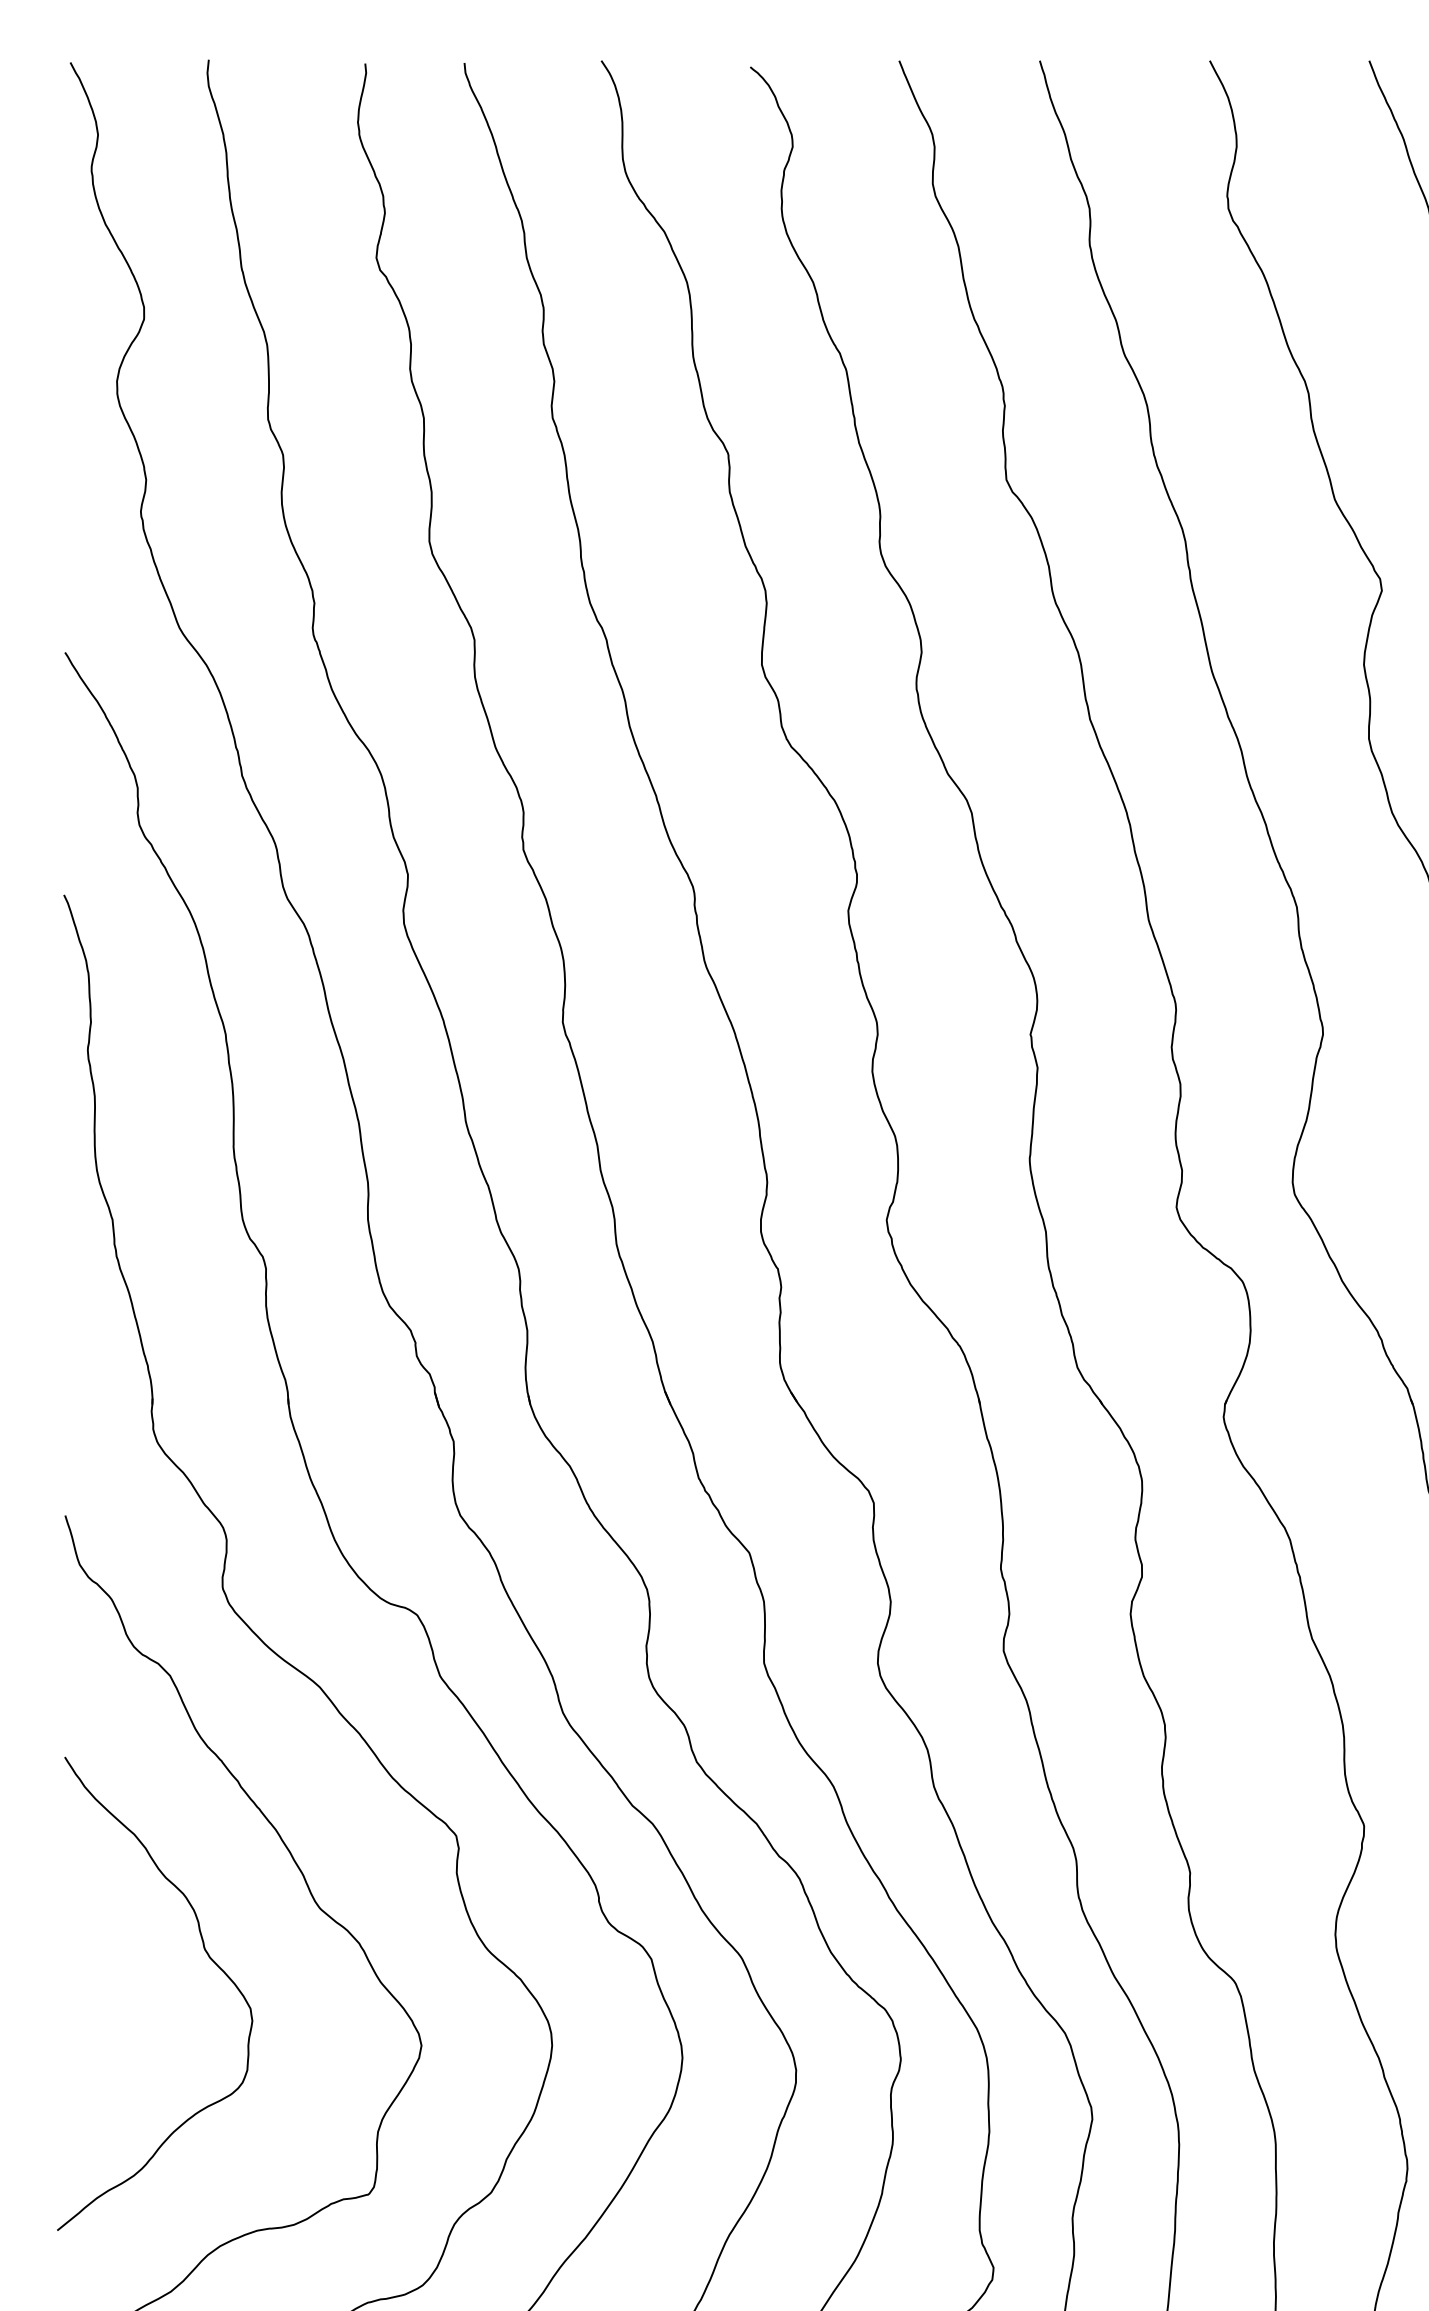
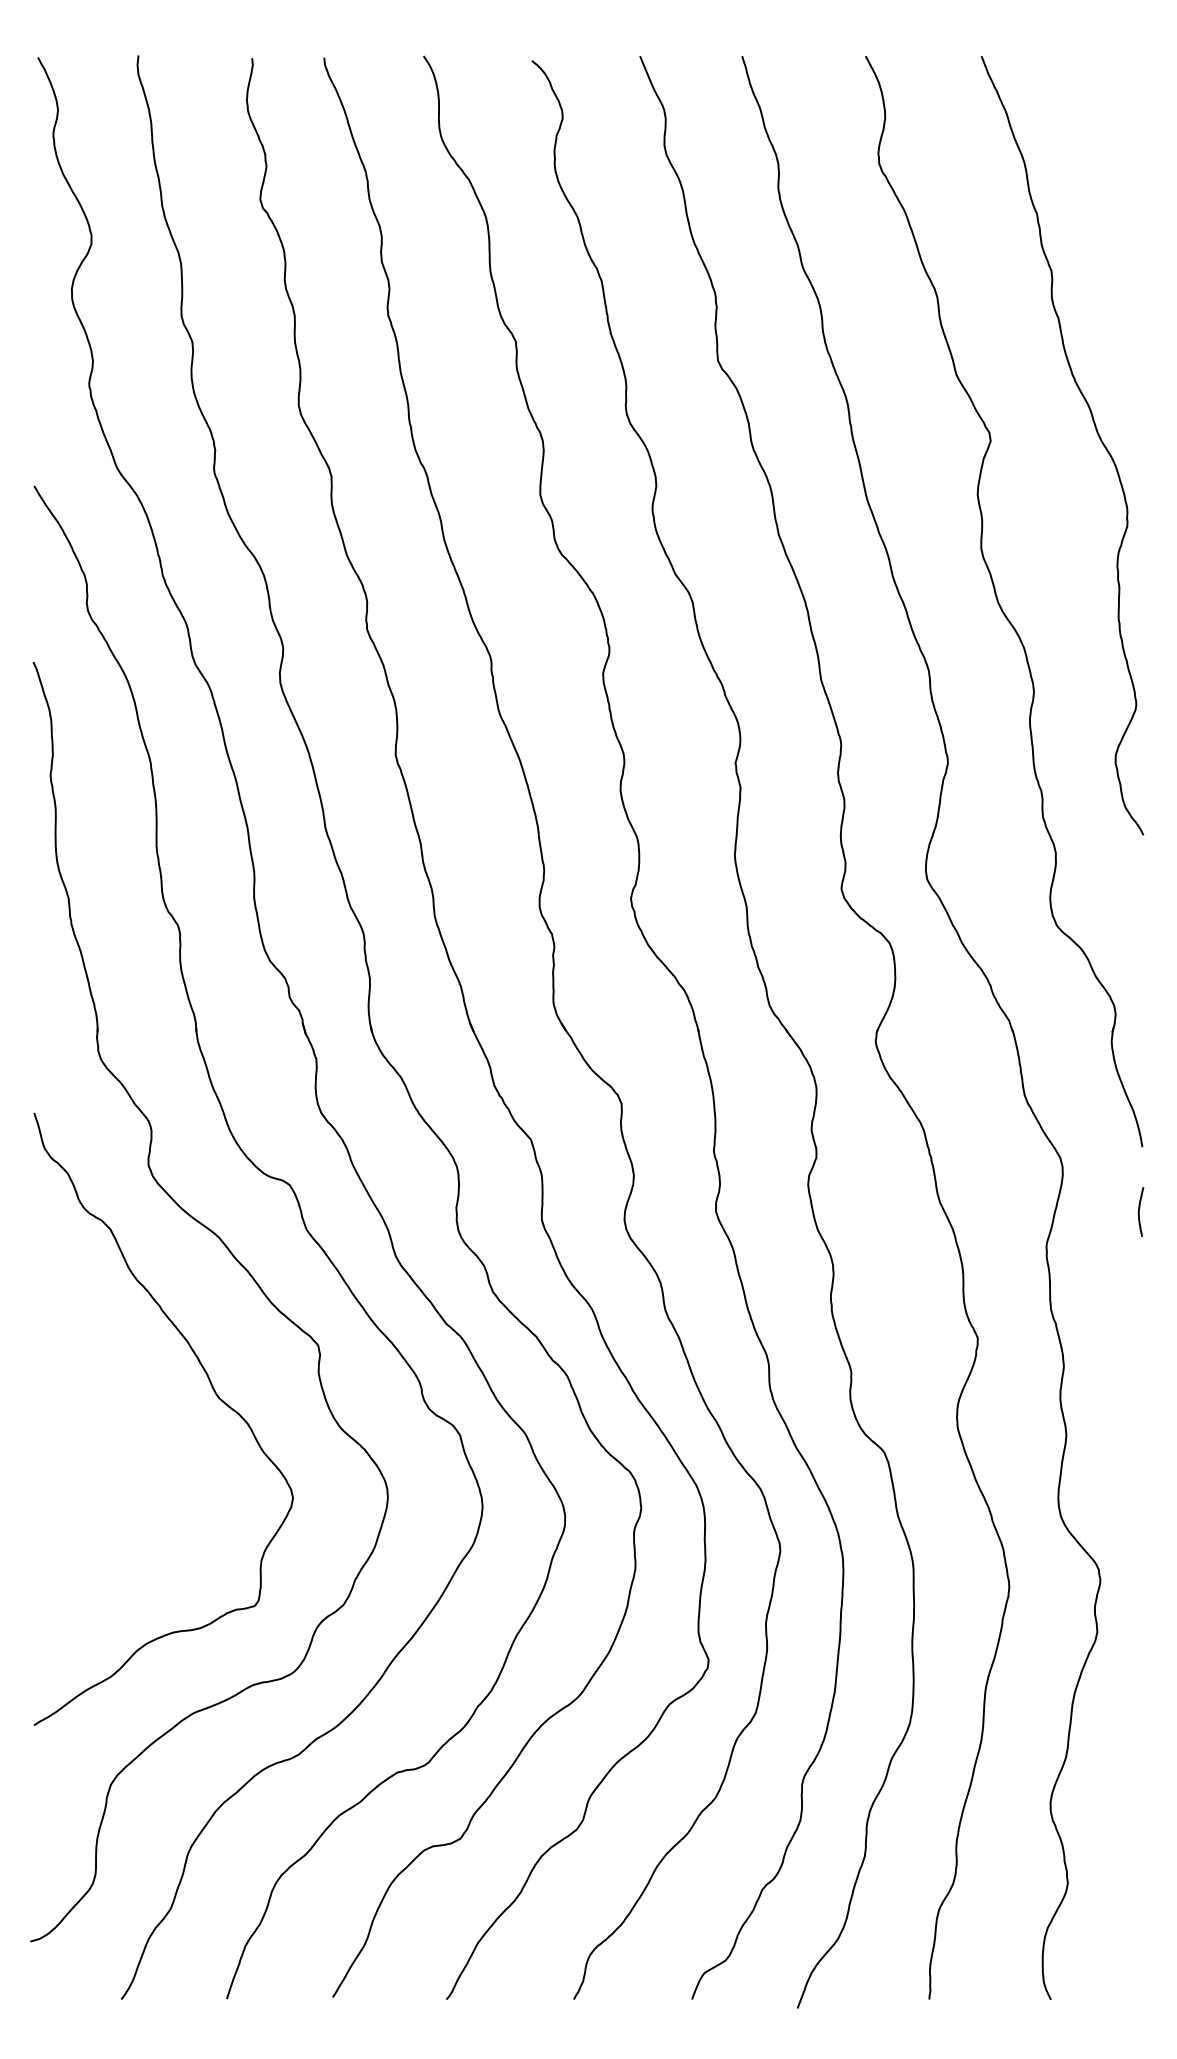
curve: (208, 1958) -> (138, 1434), removed

